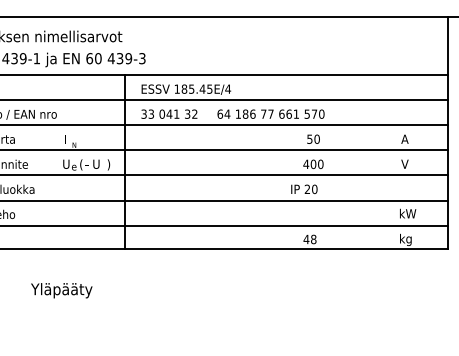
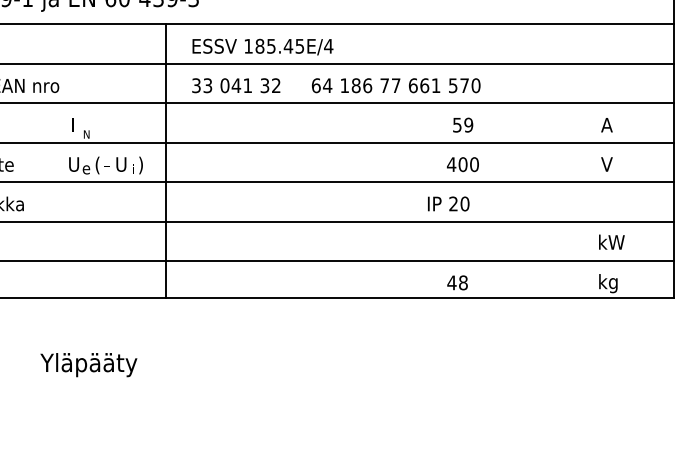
text: (316, 139) -> (467, 125), 50 -> 59
text: (61, 290) -> (88, 364), moved

